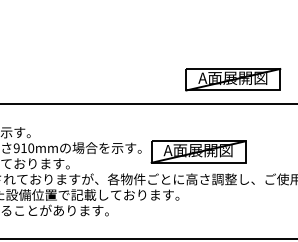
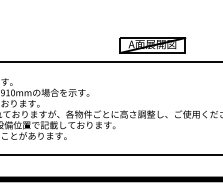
part: (198, 151) -> (128, 95), removed

